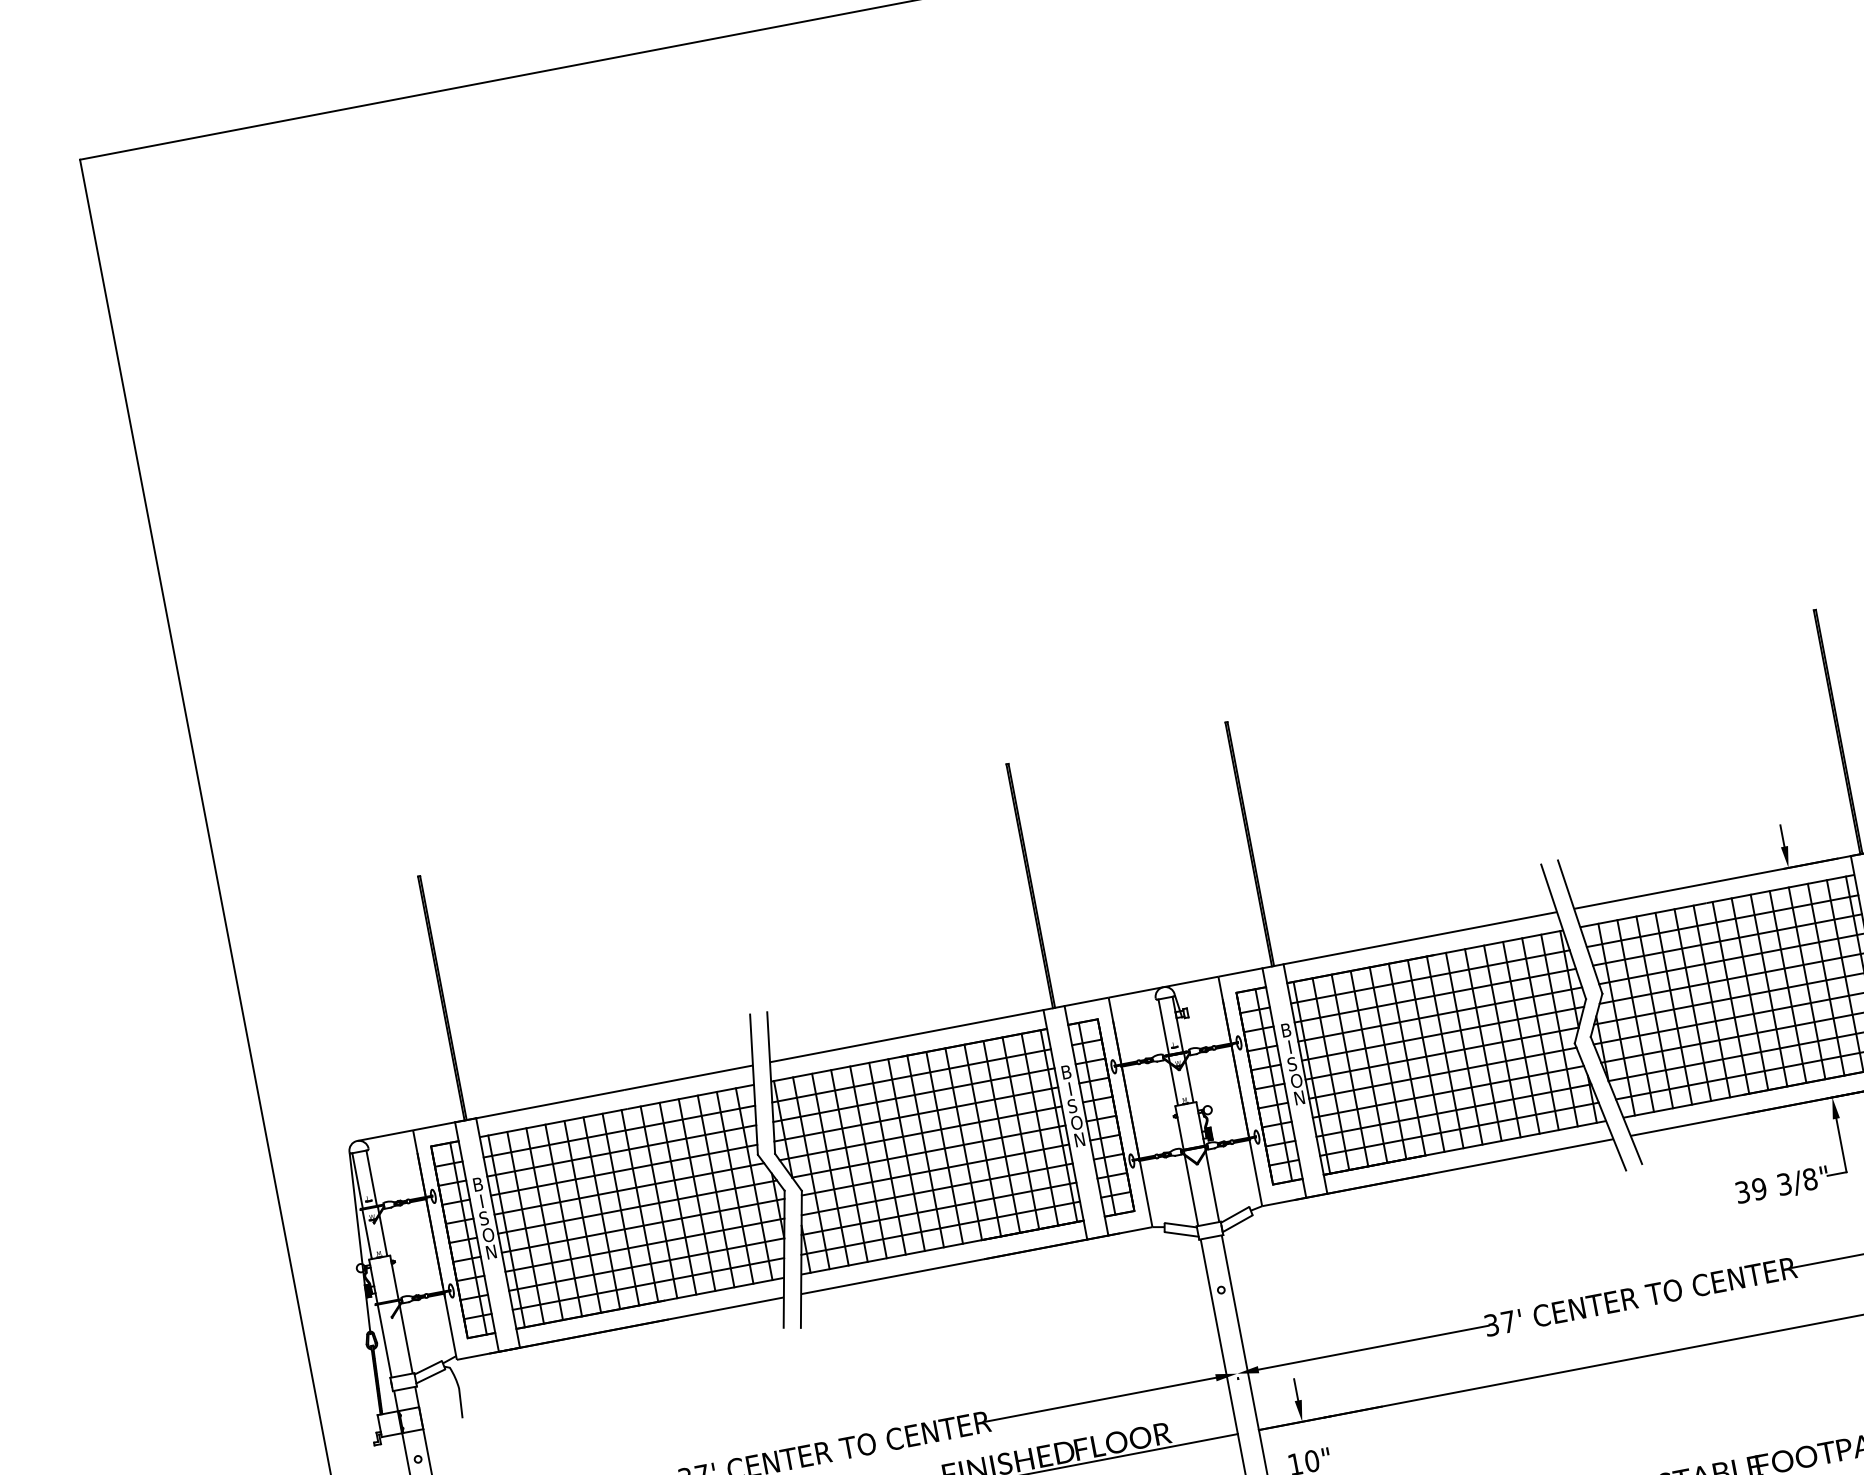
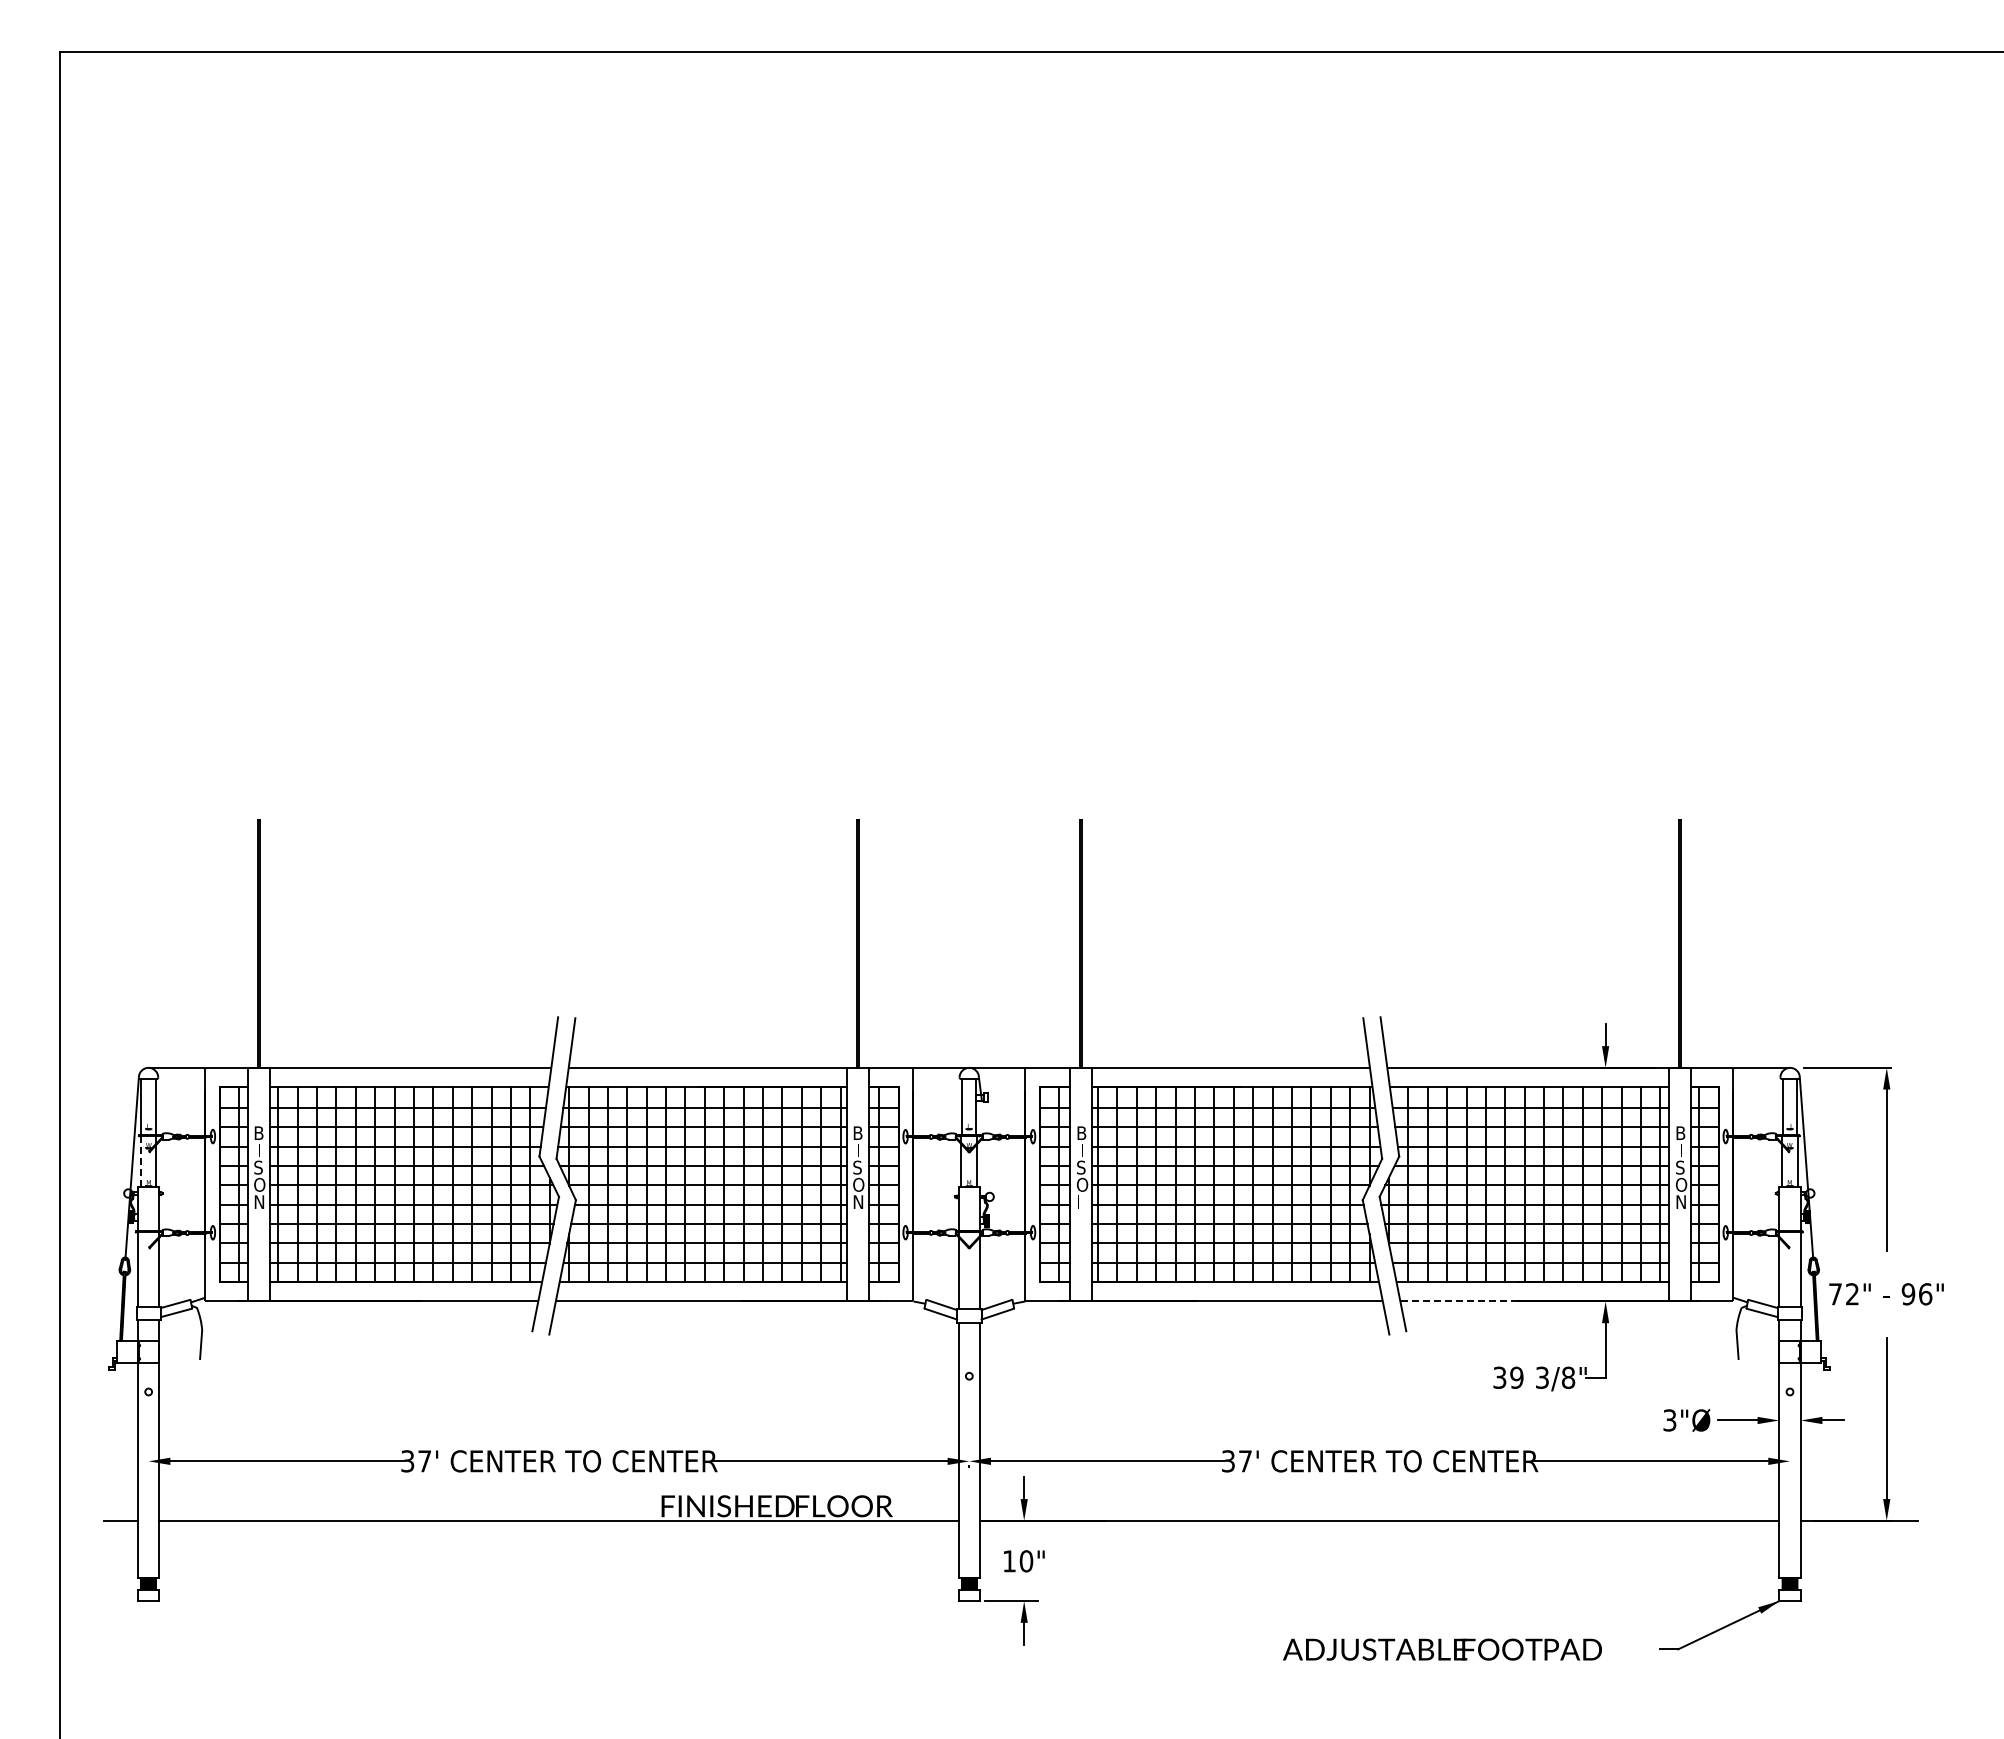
text: (1298, 1097) -> (1081, 1201), N -> I
line: (1687, 1125) -> (1458, 1301), solid -> dashed
line: (366, 1233) -> (140, 1160), solid -> dashed

